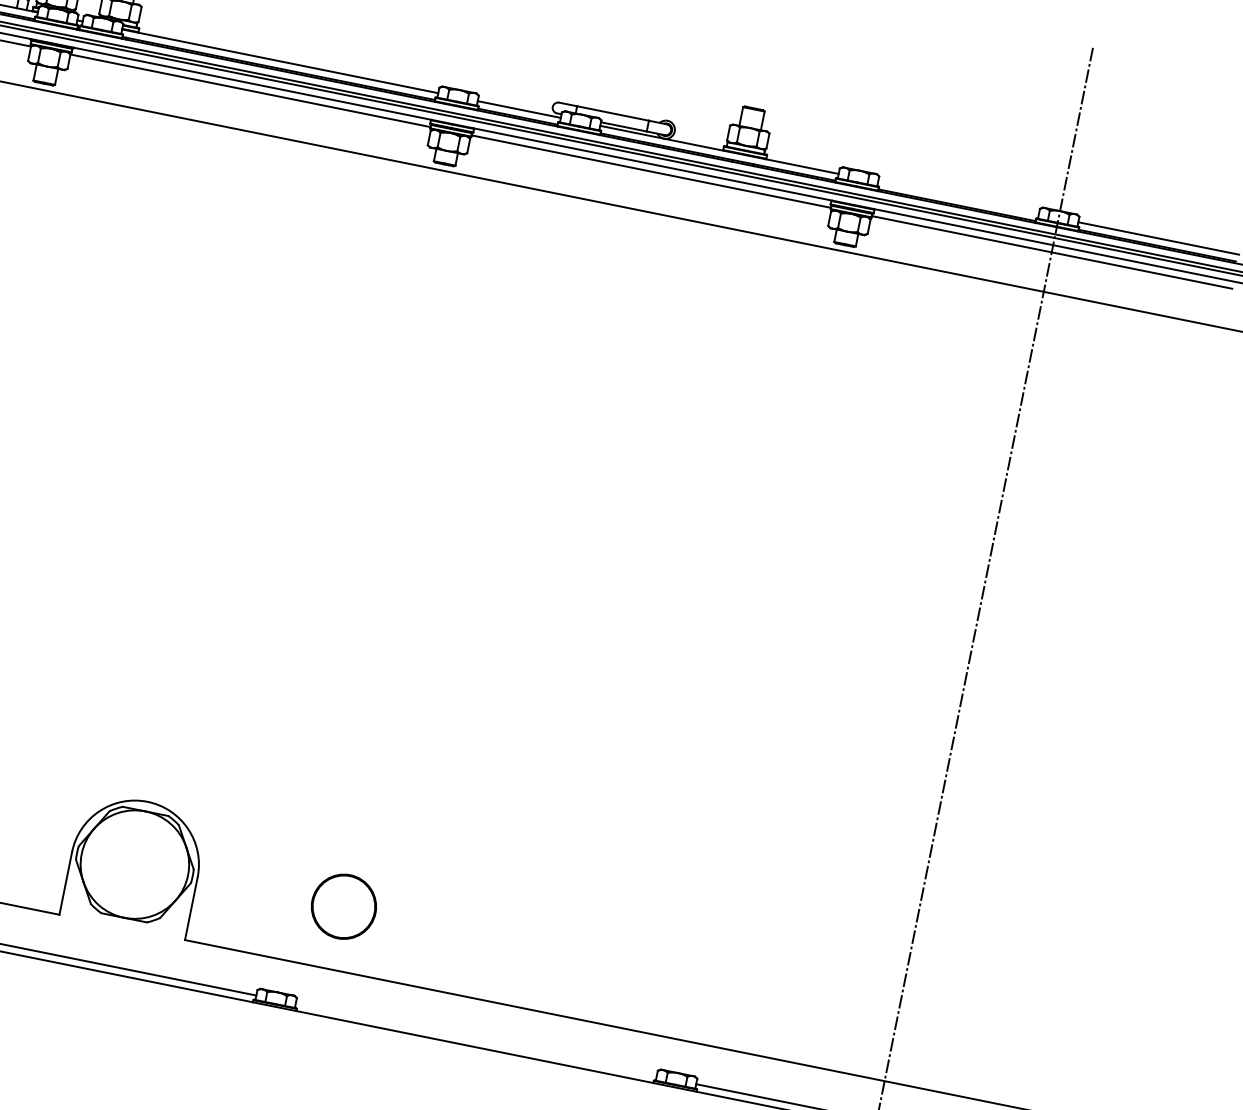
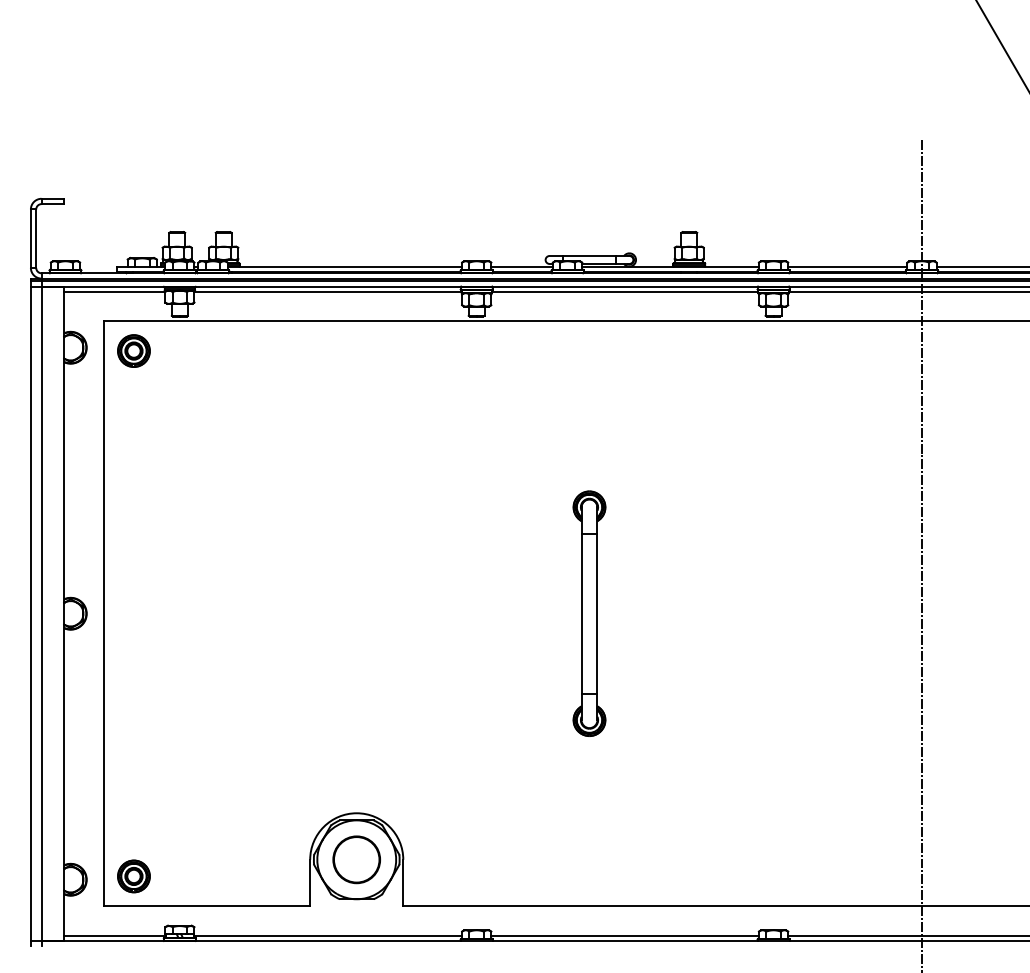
line: (958, 197) -> (847, 266), added
part: (515, 595) -> (589, 613), added
part: (343, 906) -> (356, 859), moved
line: (475, 1039) -> (624, 935), added

